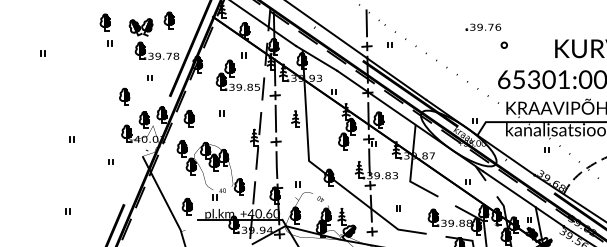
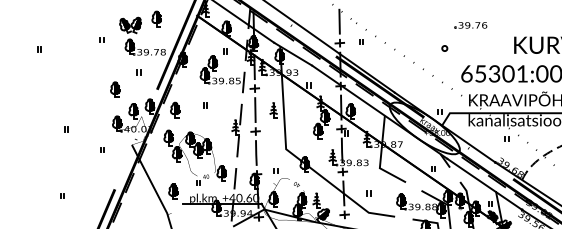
part: (104, 22) -> (96, 20), removed
part: (483, 26) -> (470, 24), moved
circle: (503, 44) -> (444, 47), moved

